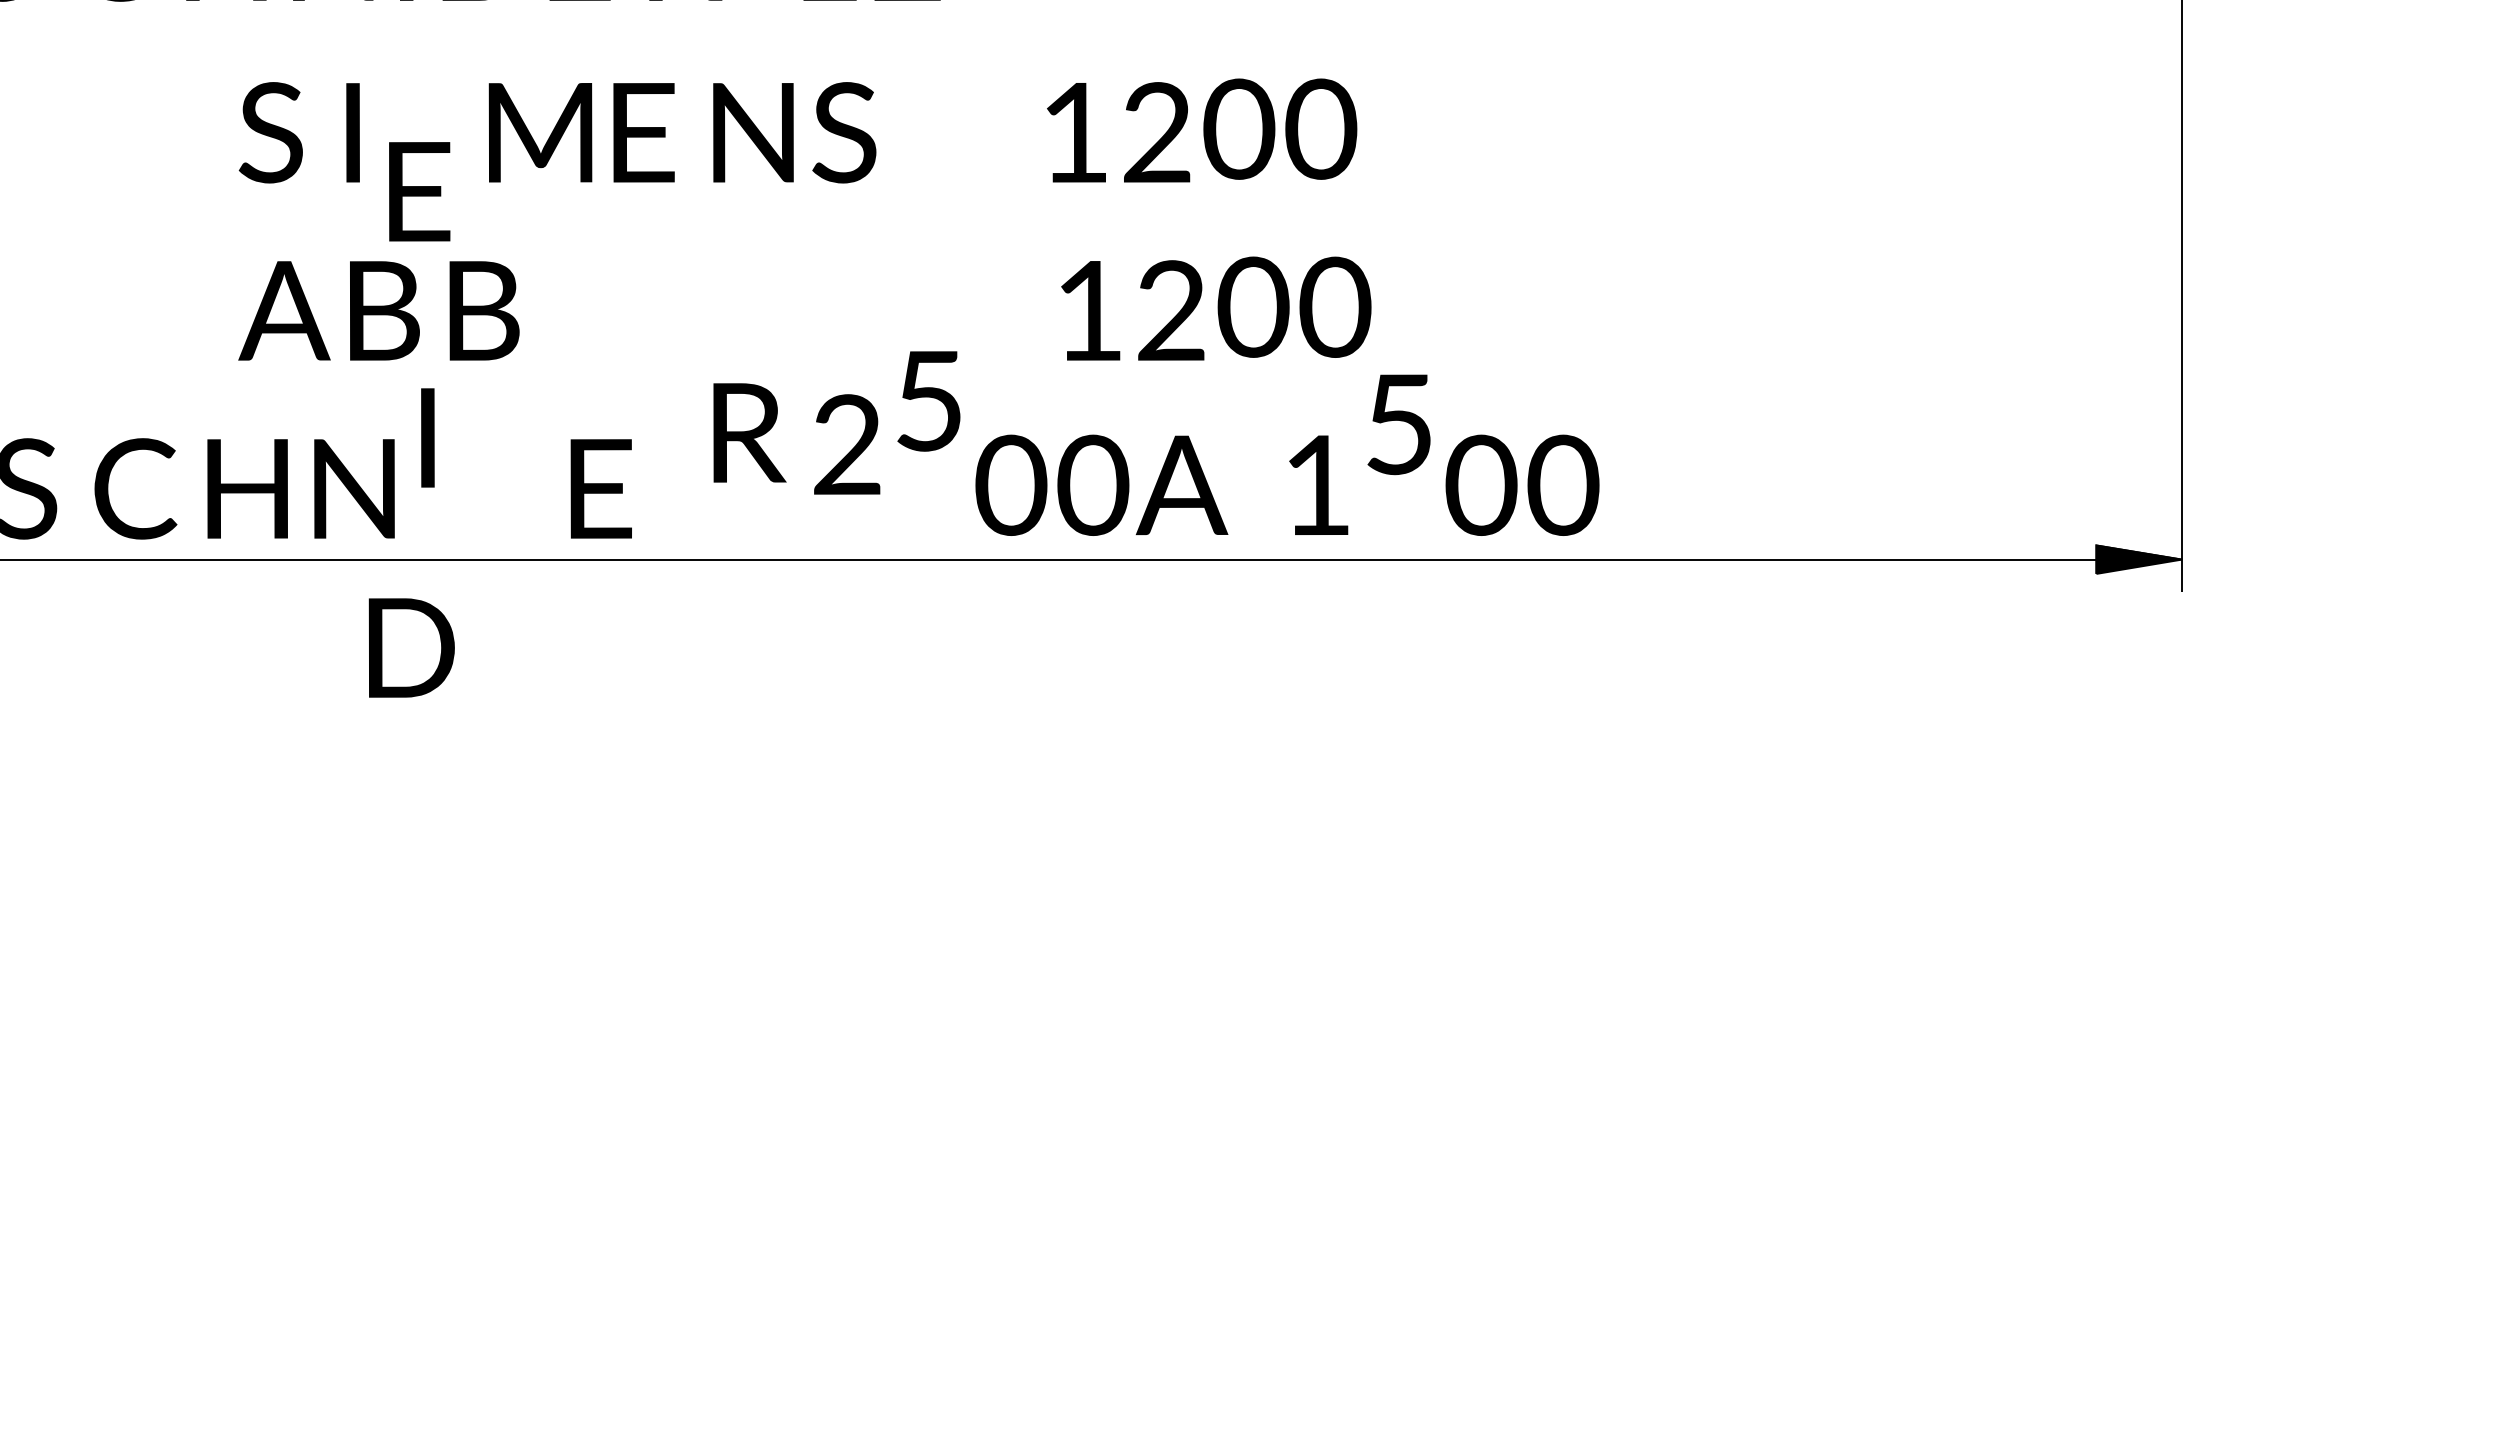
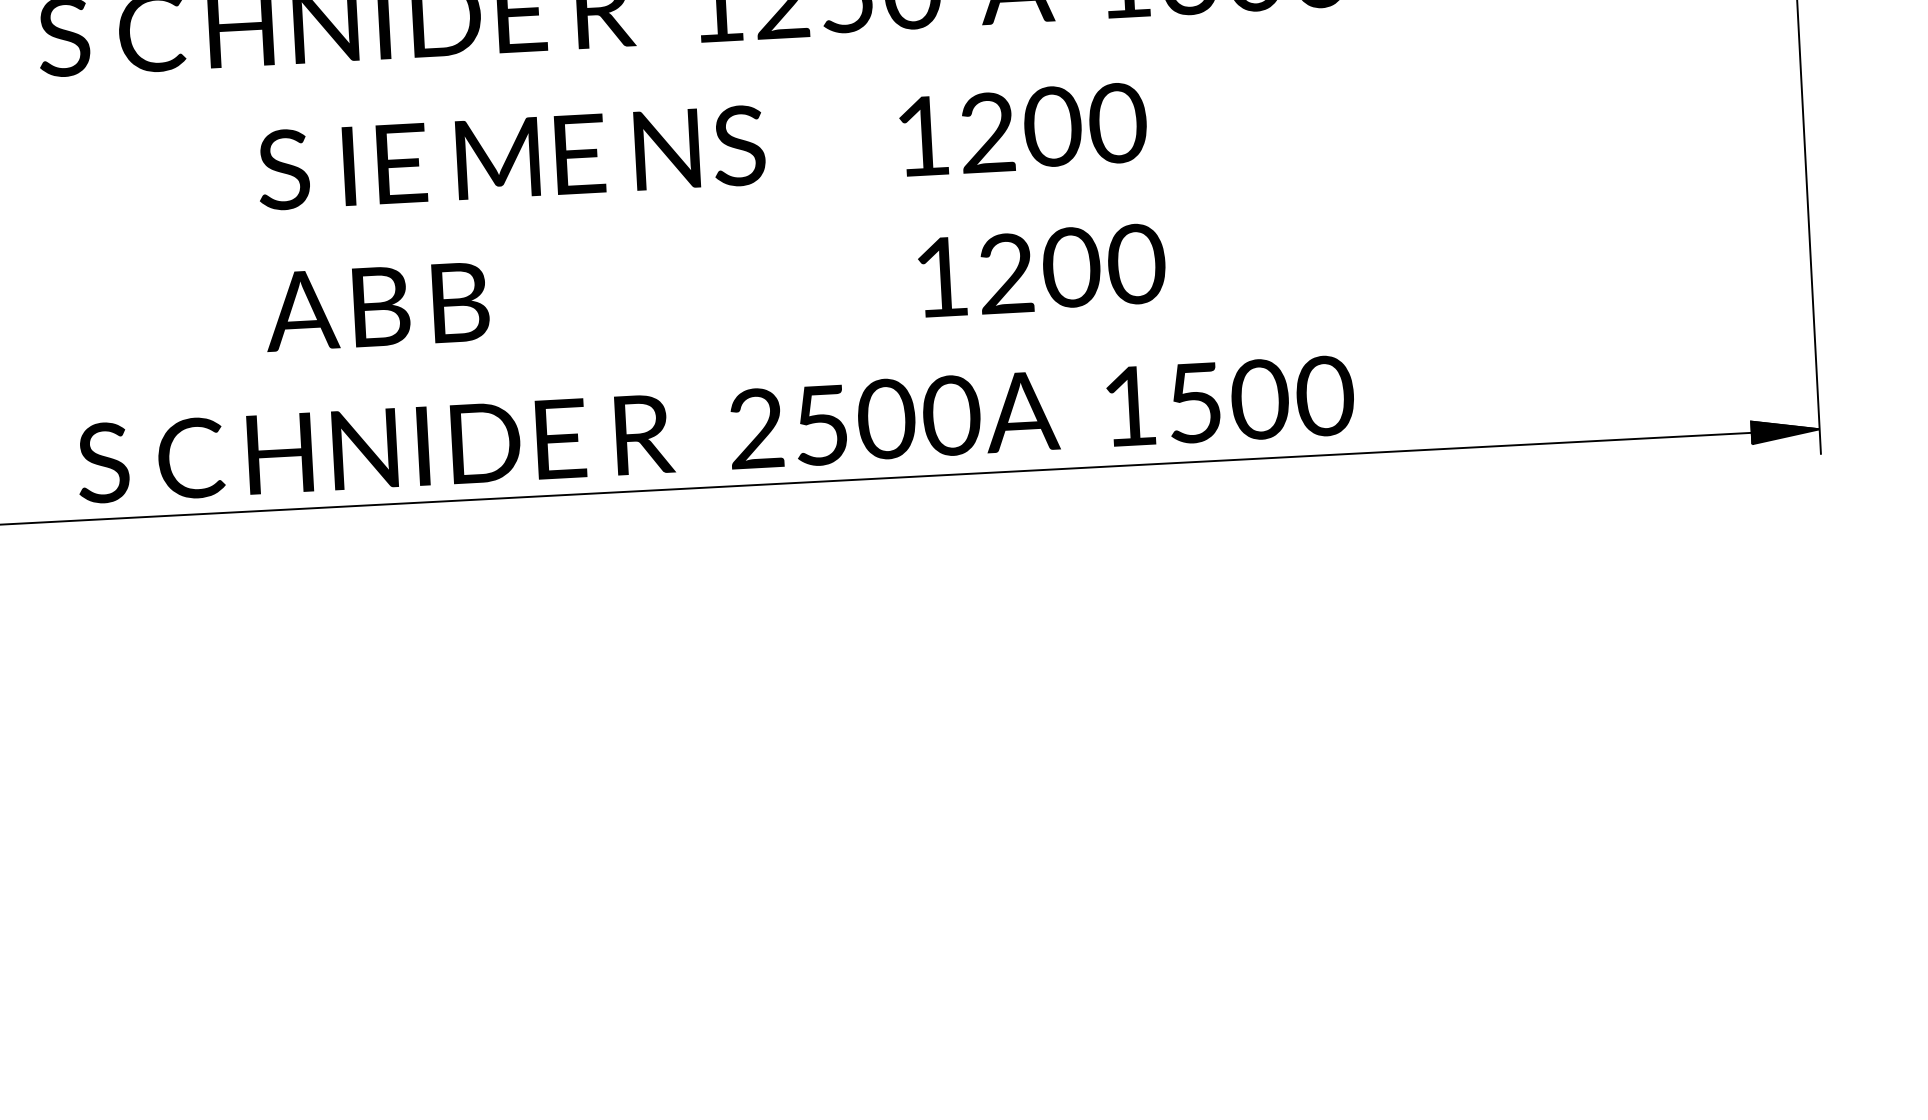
text: (419, 191) -> (401, 163), moved
text: (928, 401) -> (820, 425), moved
text: (1398, 424) -> (1194, 403), moved
text: (749, 432) -> (644, 434), moved
text: (427, 437) -> (422, 445), moved
text: (847, 444) -> (756, 428), moved
text: (411, 647) -> (485, 442), moved

